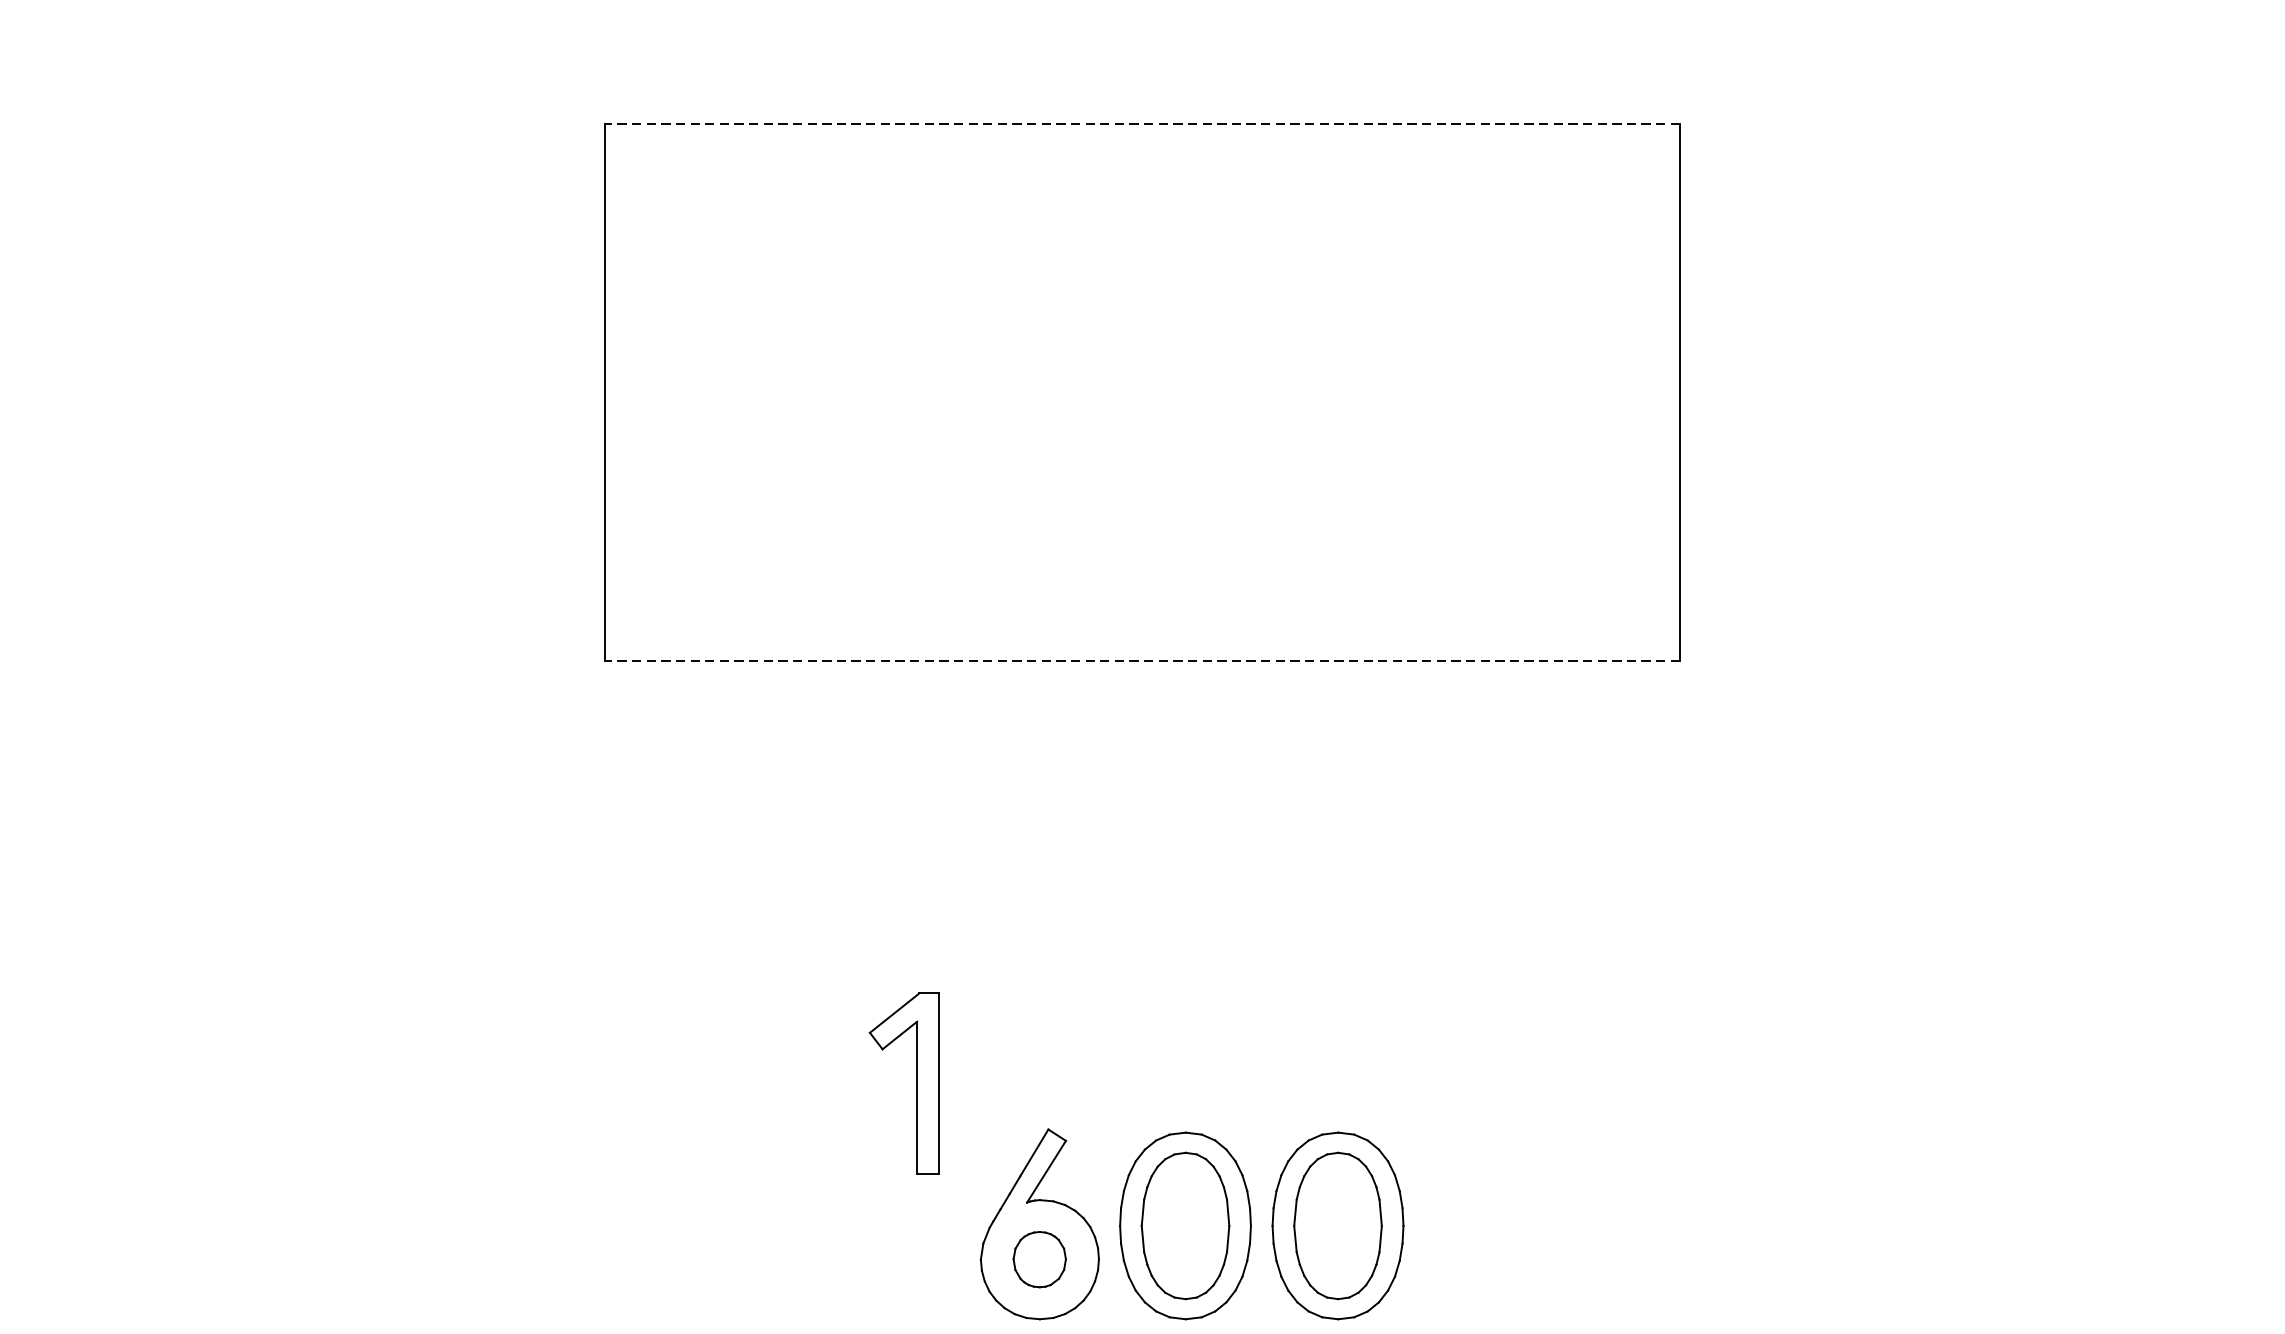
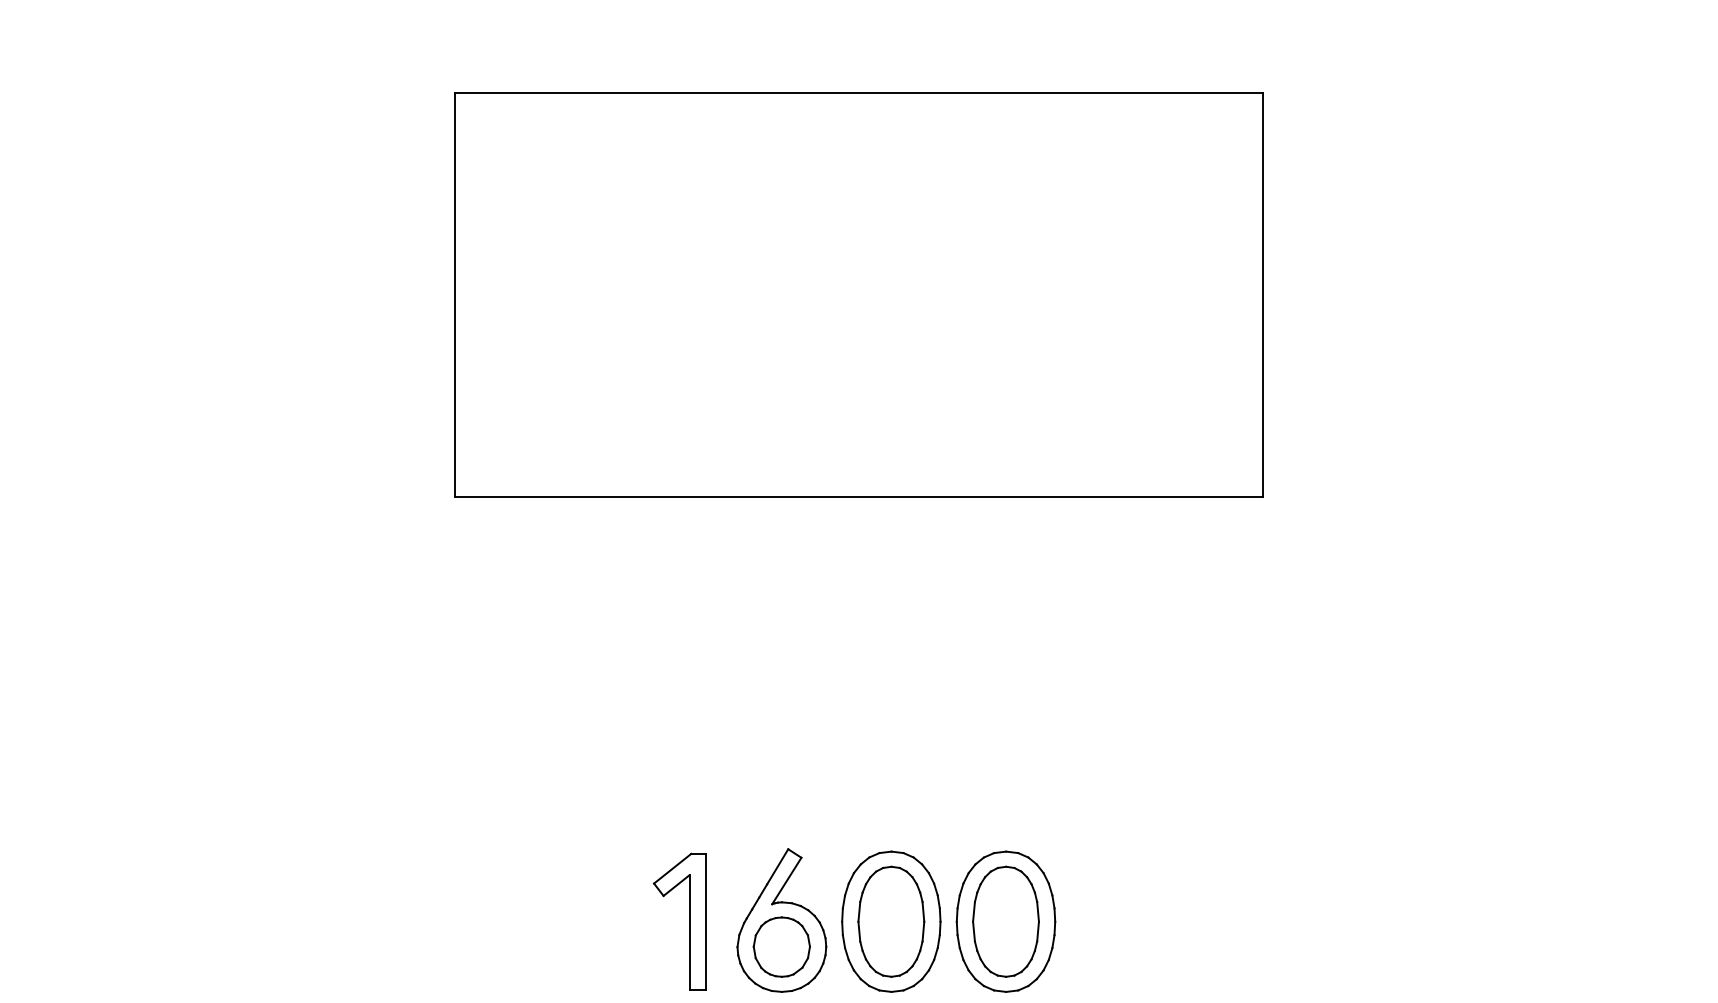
line: (1141, 124) -> (858, 93), dashed -> solid
line: (1141, 661) -> (858, 497), dashed -> solid
part: (917, 1083) -> (689, 921), moved
part: (1039, 1258) -> (781, 946), size x1.43

